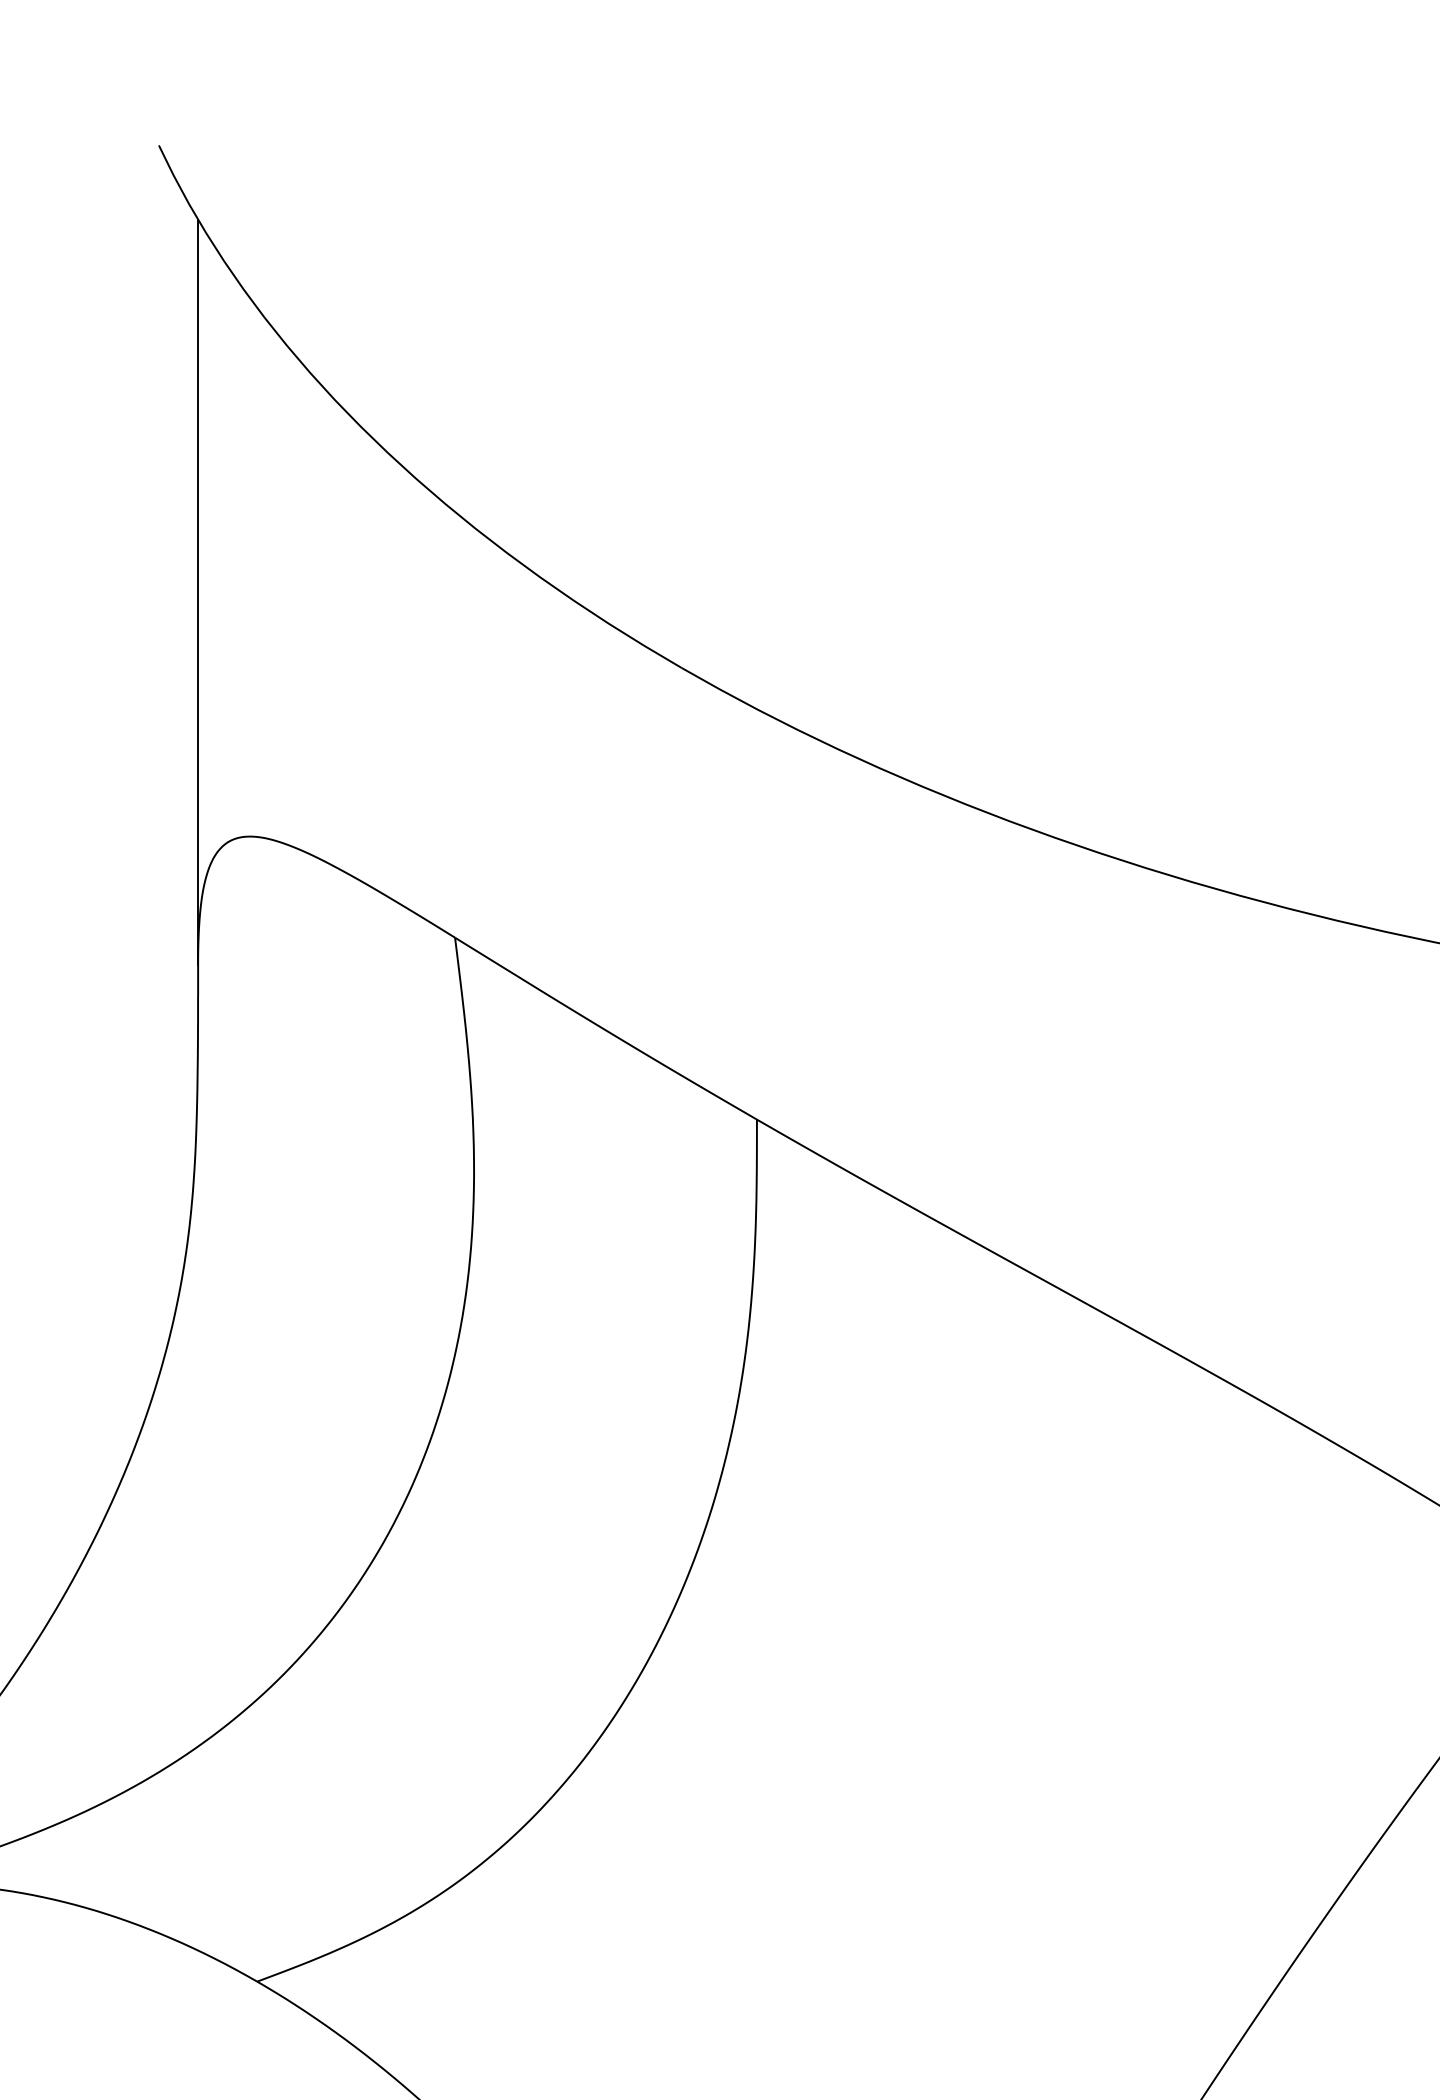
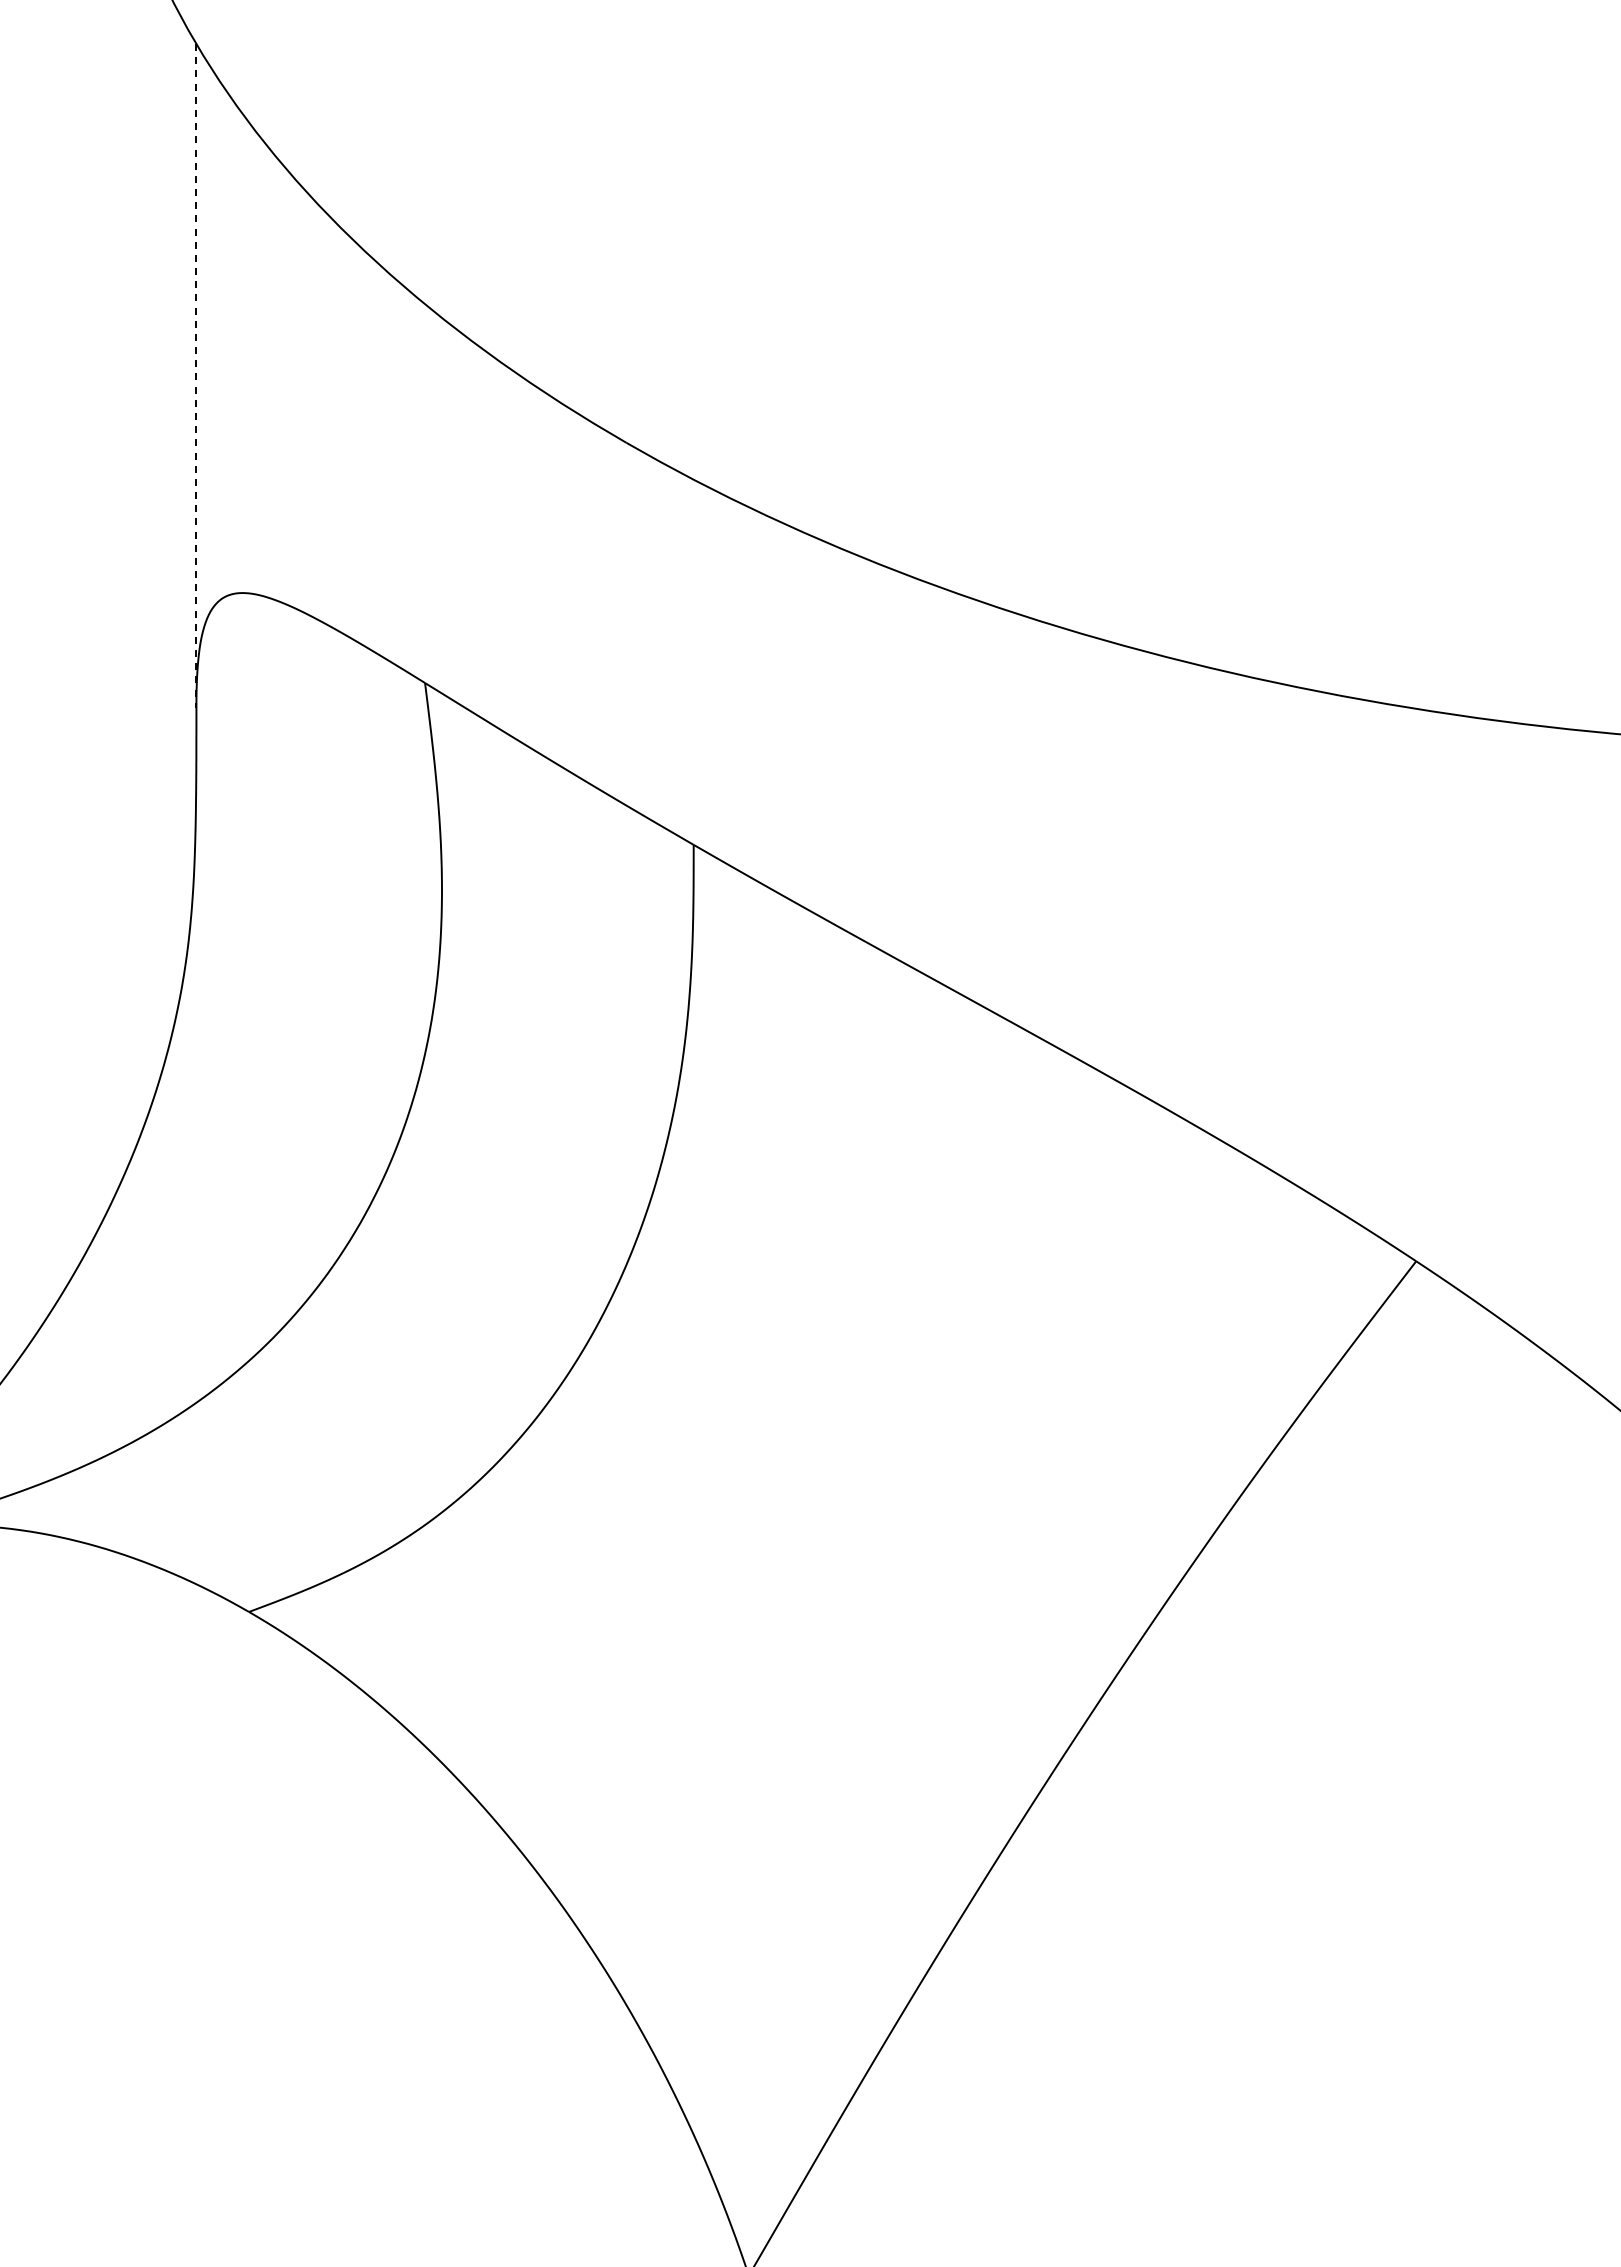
line: (198, 592) -> (196, 375), solid -> dashed

